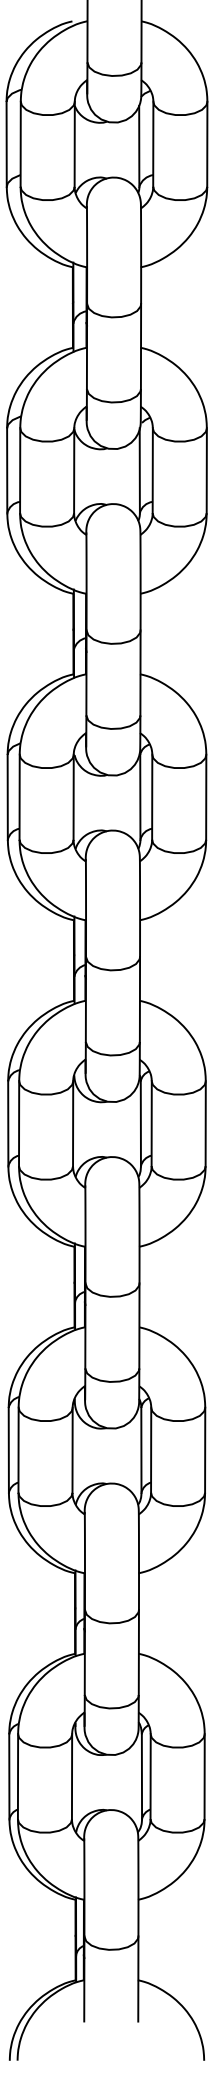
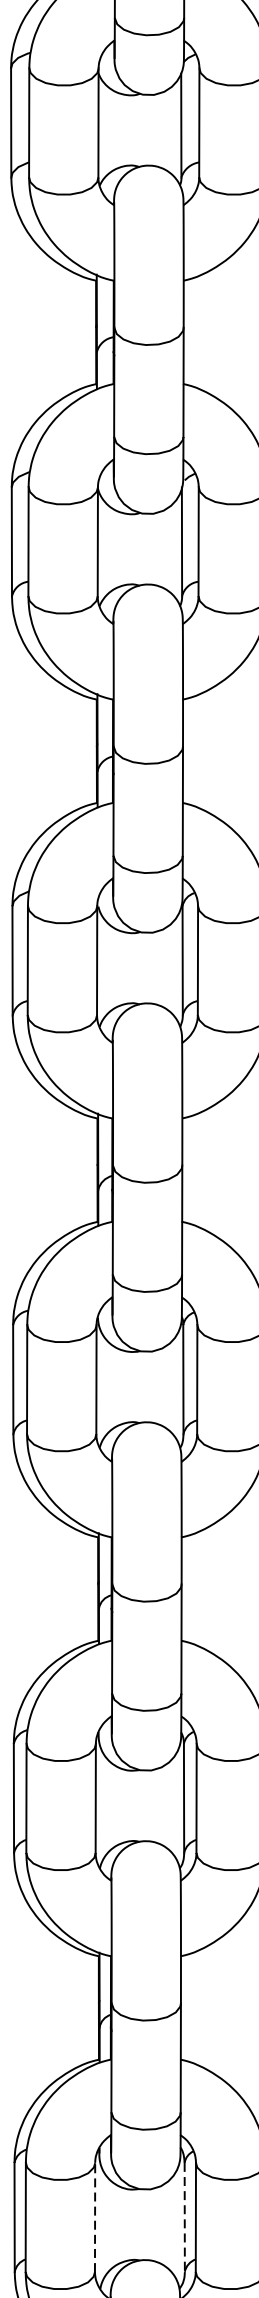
line: (72, 1776) -> (95, 2217), solid -> dashed
line: (141, 1776) -> (184, 2217), solid -> dashed

